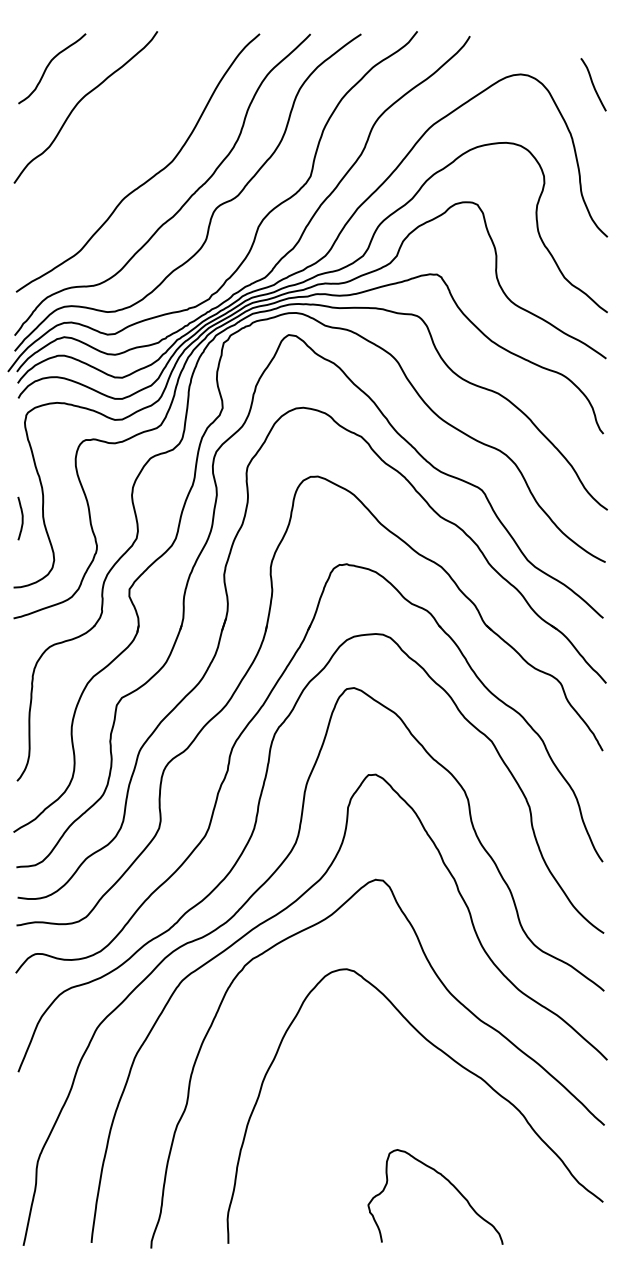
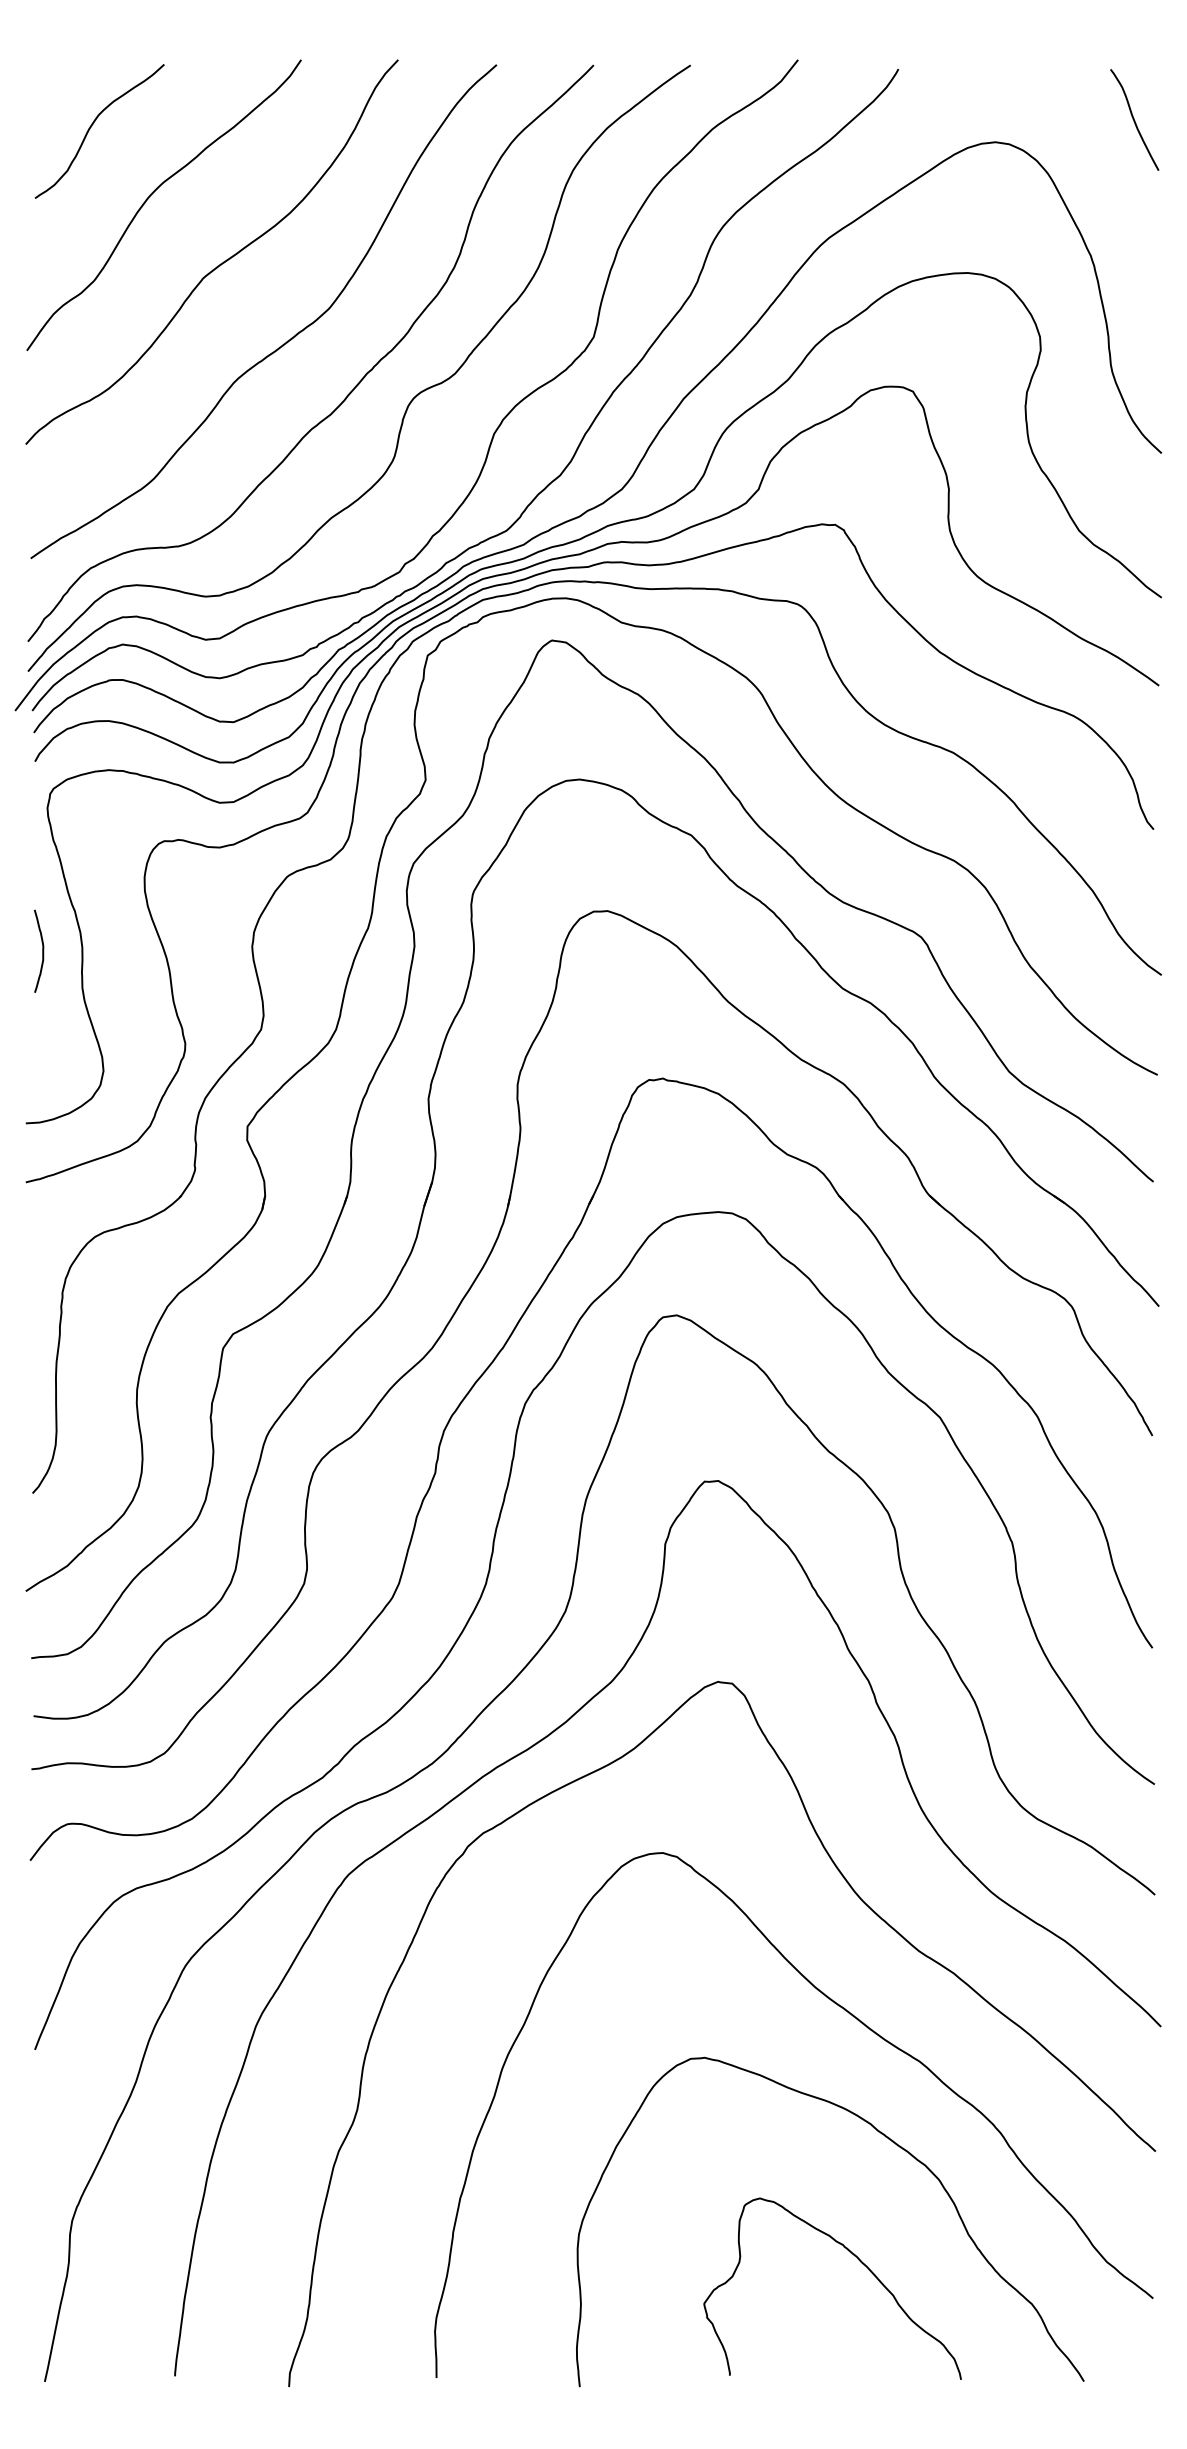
curve: (593, 84) -> (1134, 119), moved
curve: (113, 138) -> (216, 264), added
curve: (21, 518) -> (40, 951), moved
curve: (465, 1120) -> (889, 2142), added

